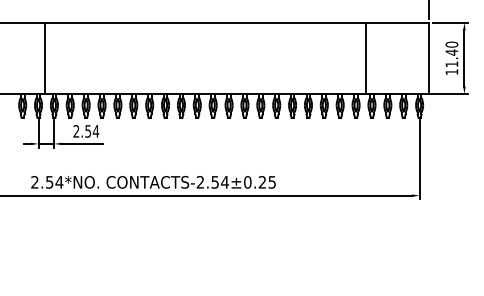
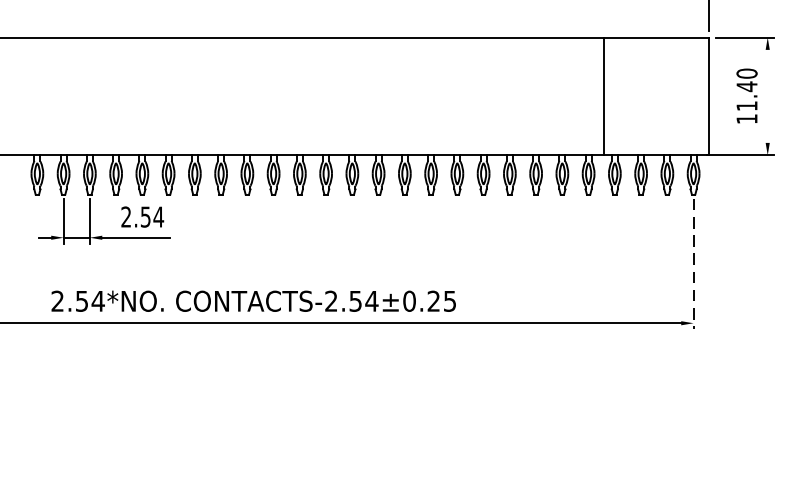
line: (44, 58) -> (73, 96), removed
line: (464, 58) -> (767, 96), removed
line: (419, 159) -> (693, 263), solid -> dashed

